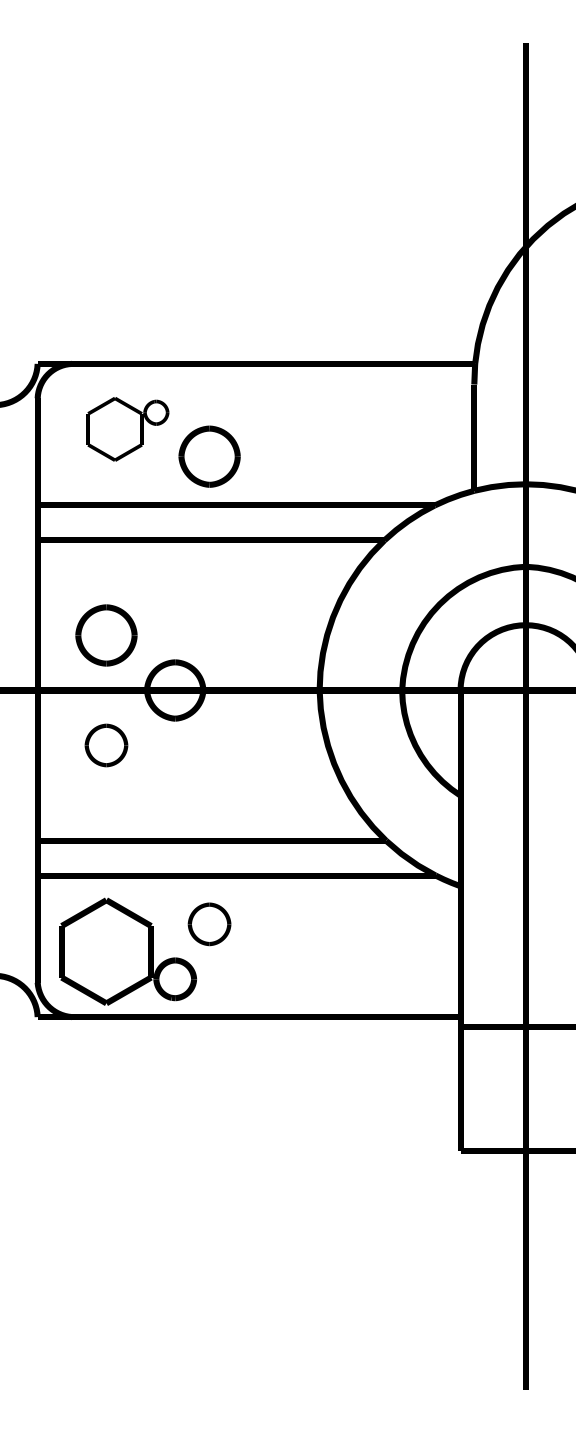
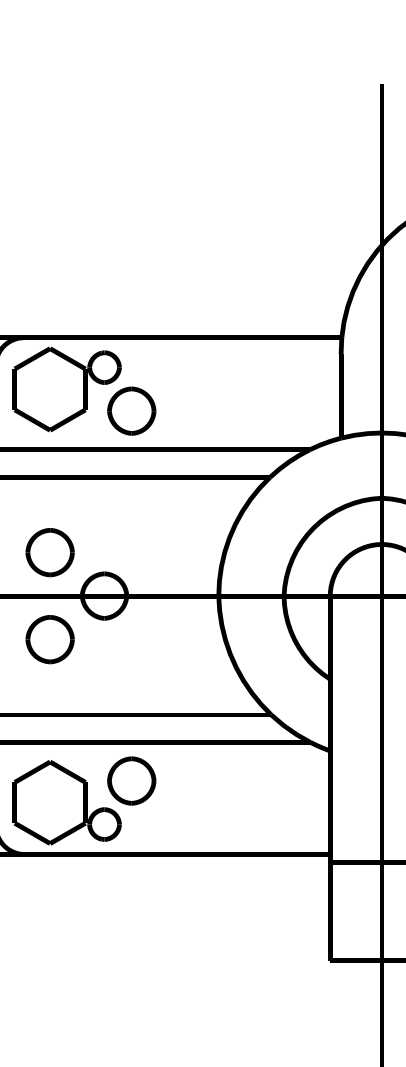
part: (127, 429) -> (66, 389), size x1.67
part: (106, 745) -> (50, 639), size x1.43
part: (209, 924) -> (131, 781), size x1.43

